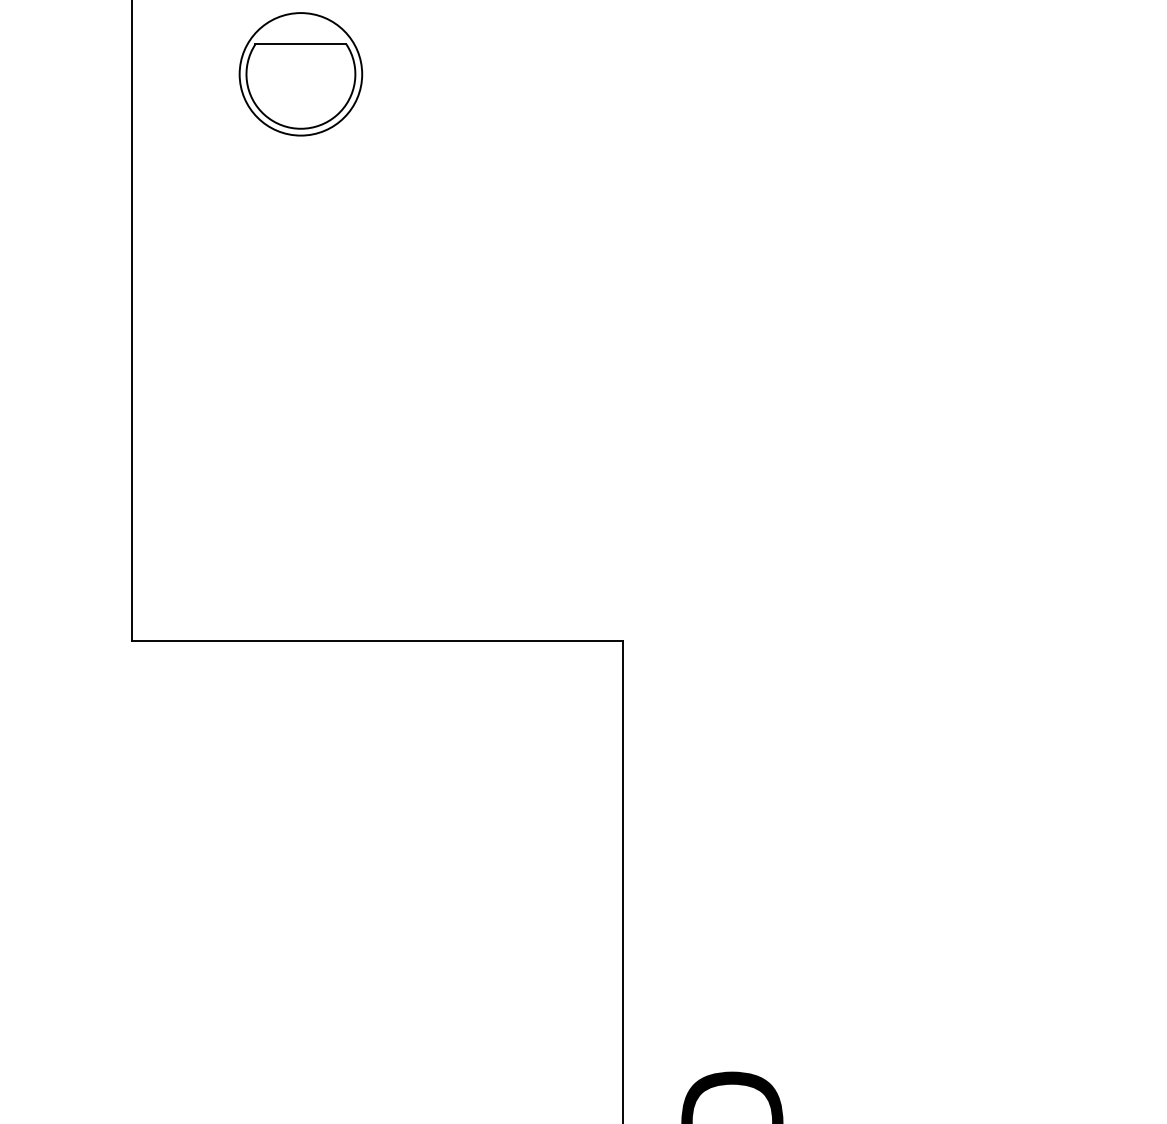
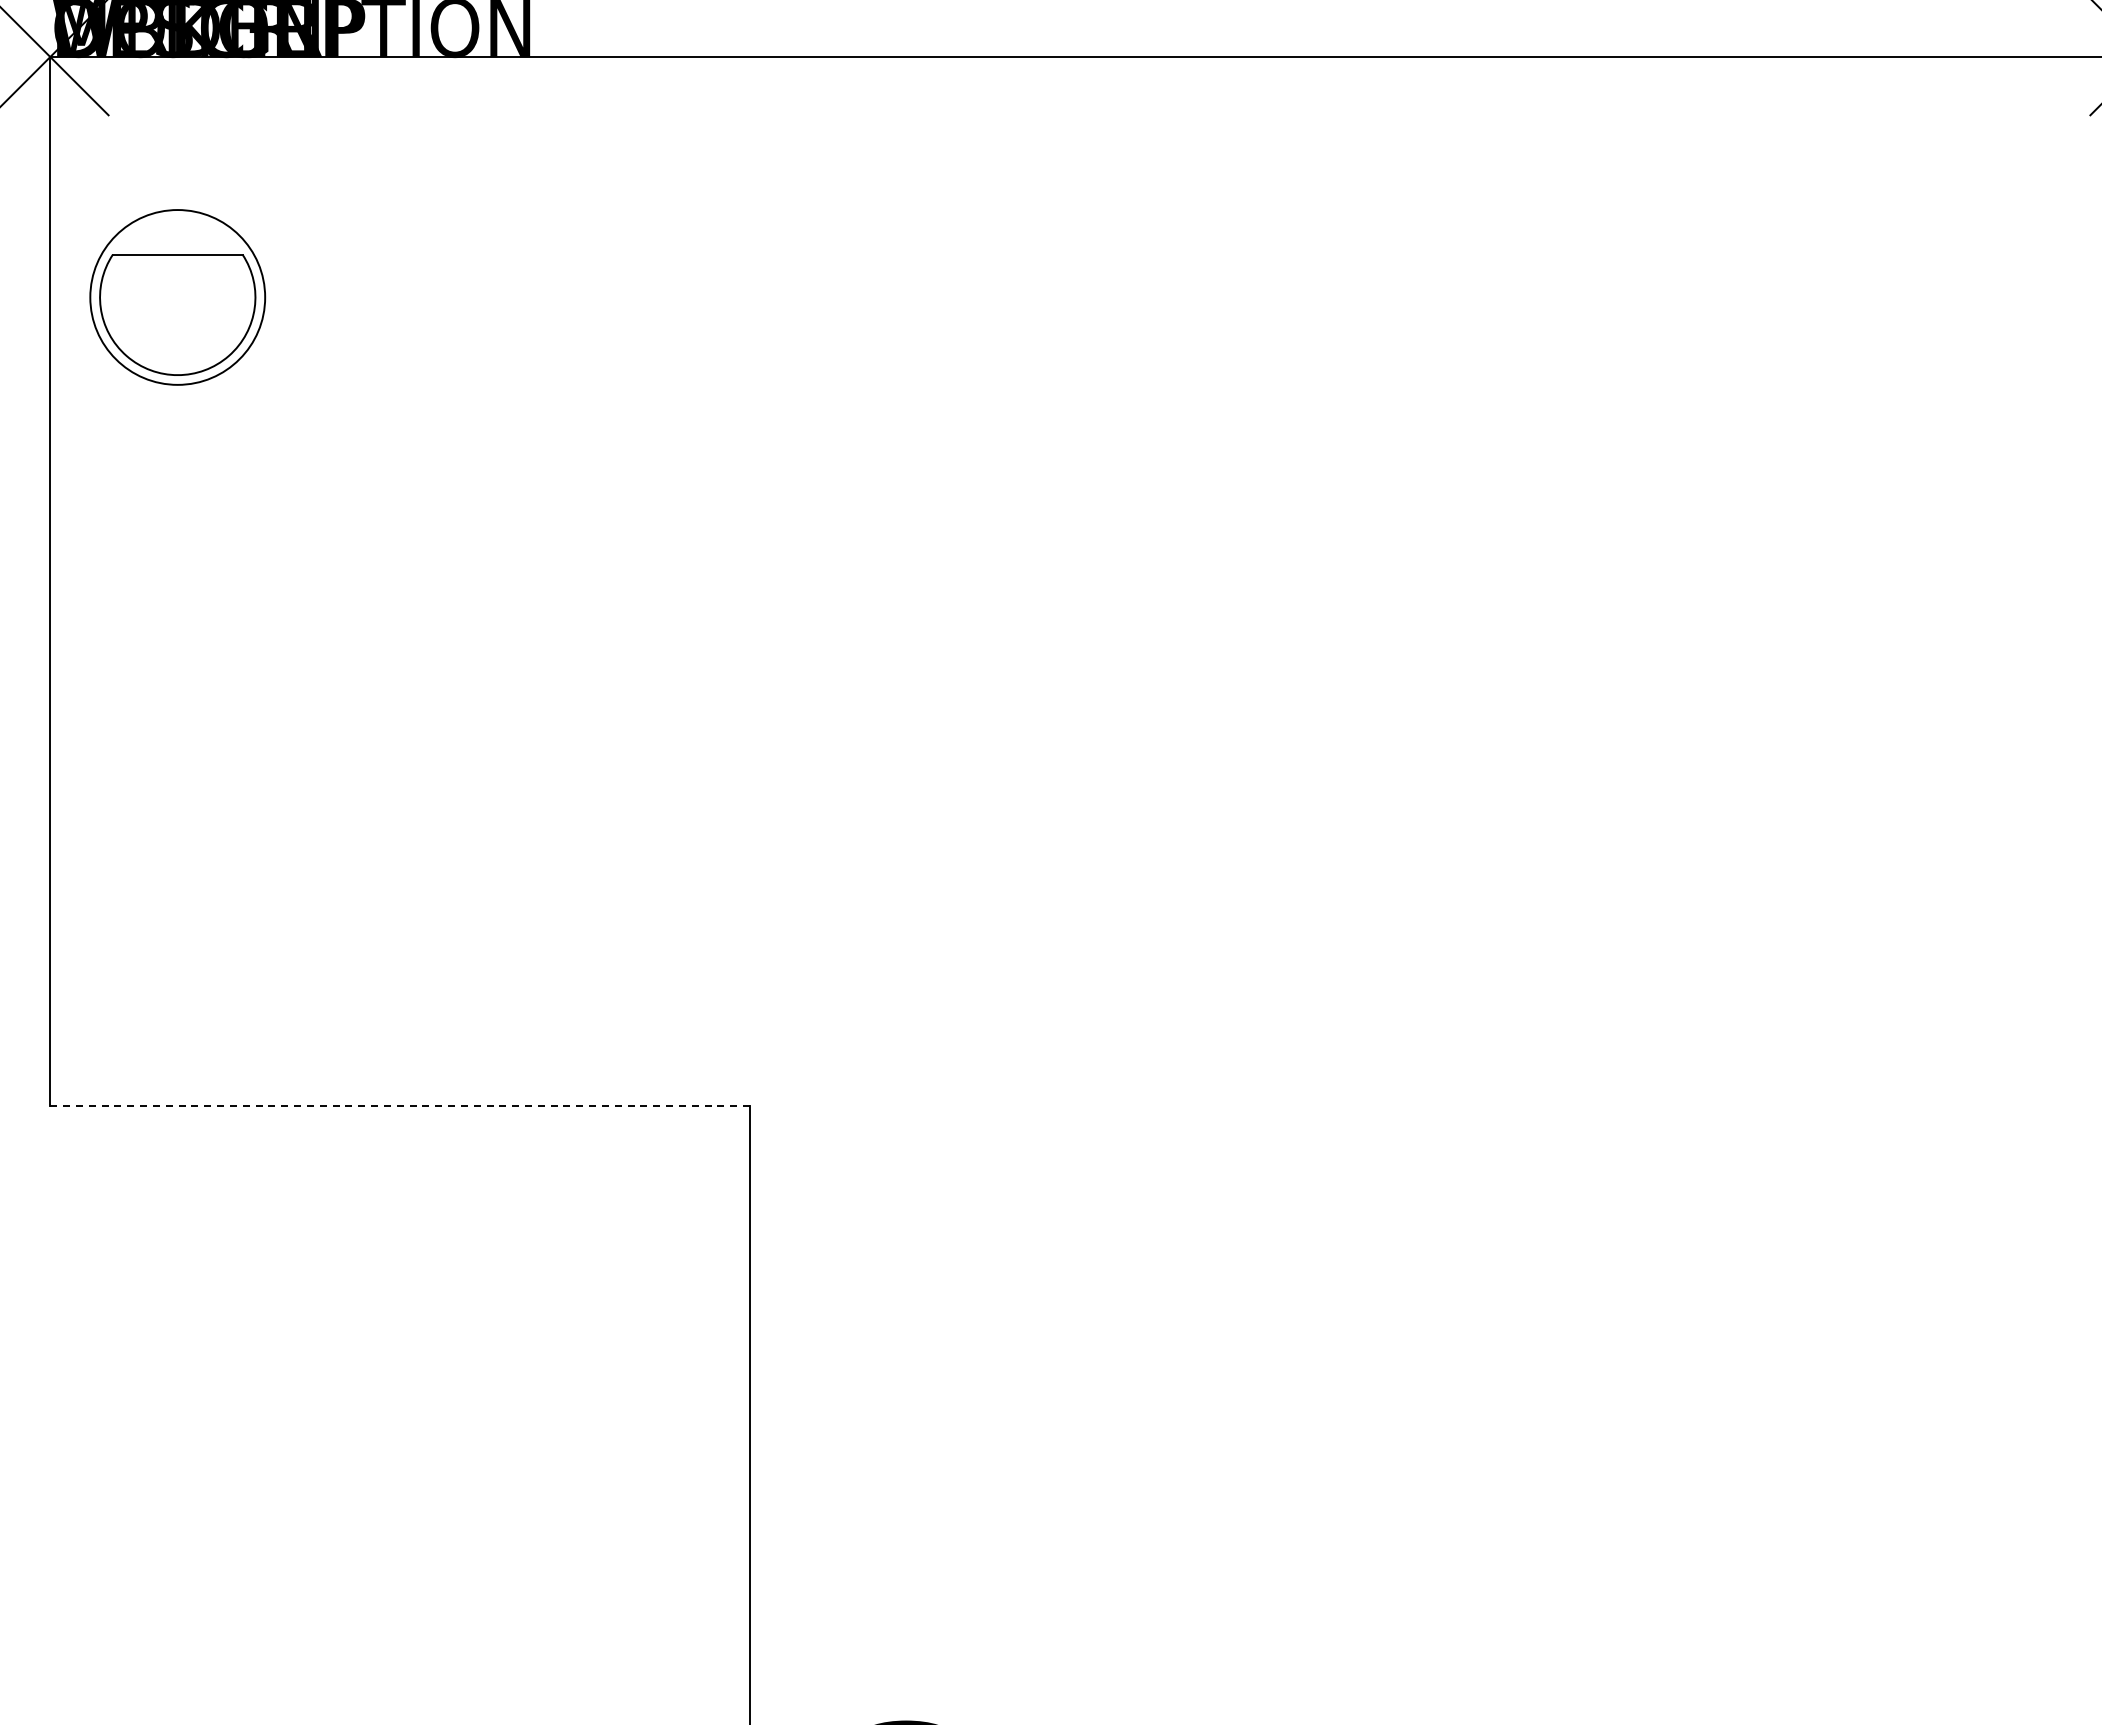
part: (300, 74) -> (177, 297), moved
line: (377, 641) -> (400, 1106), solid -> dashed

